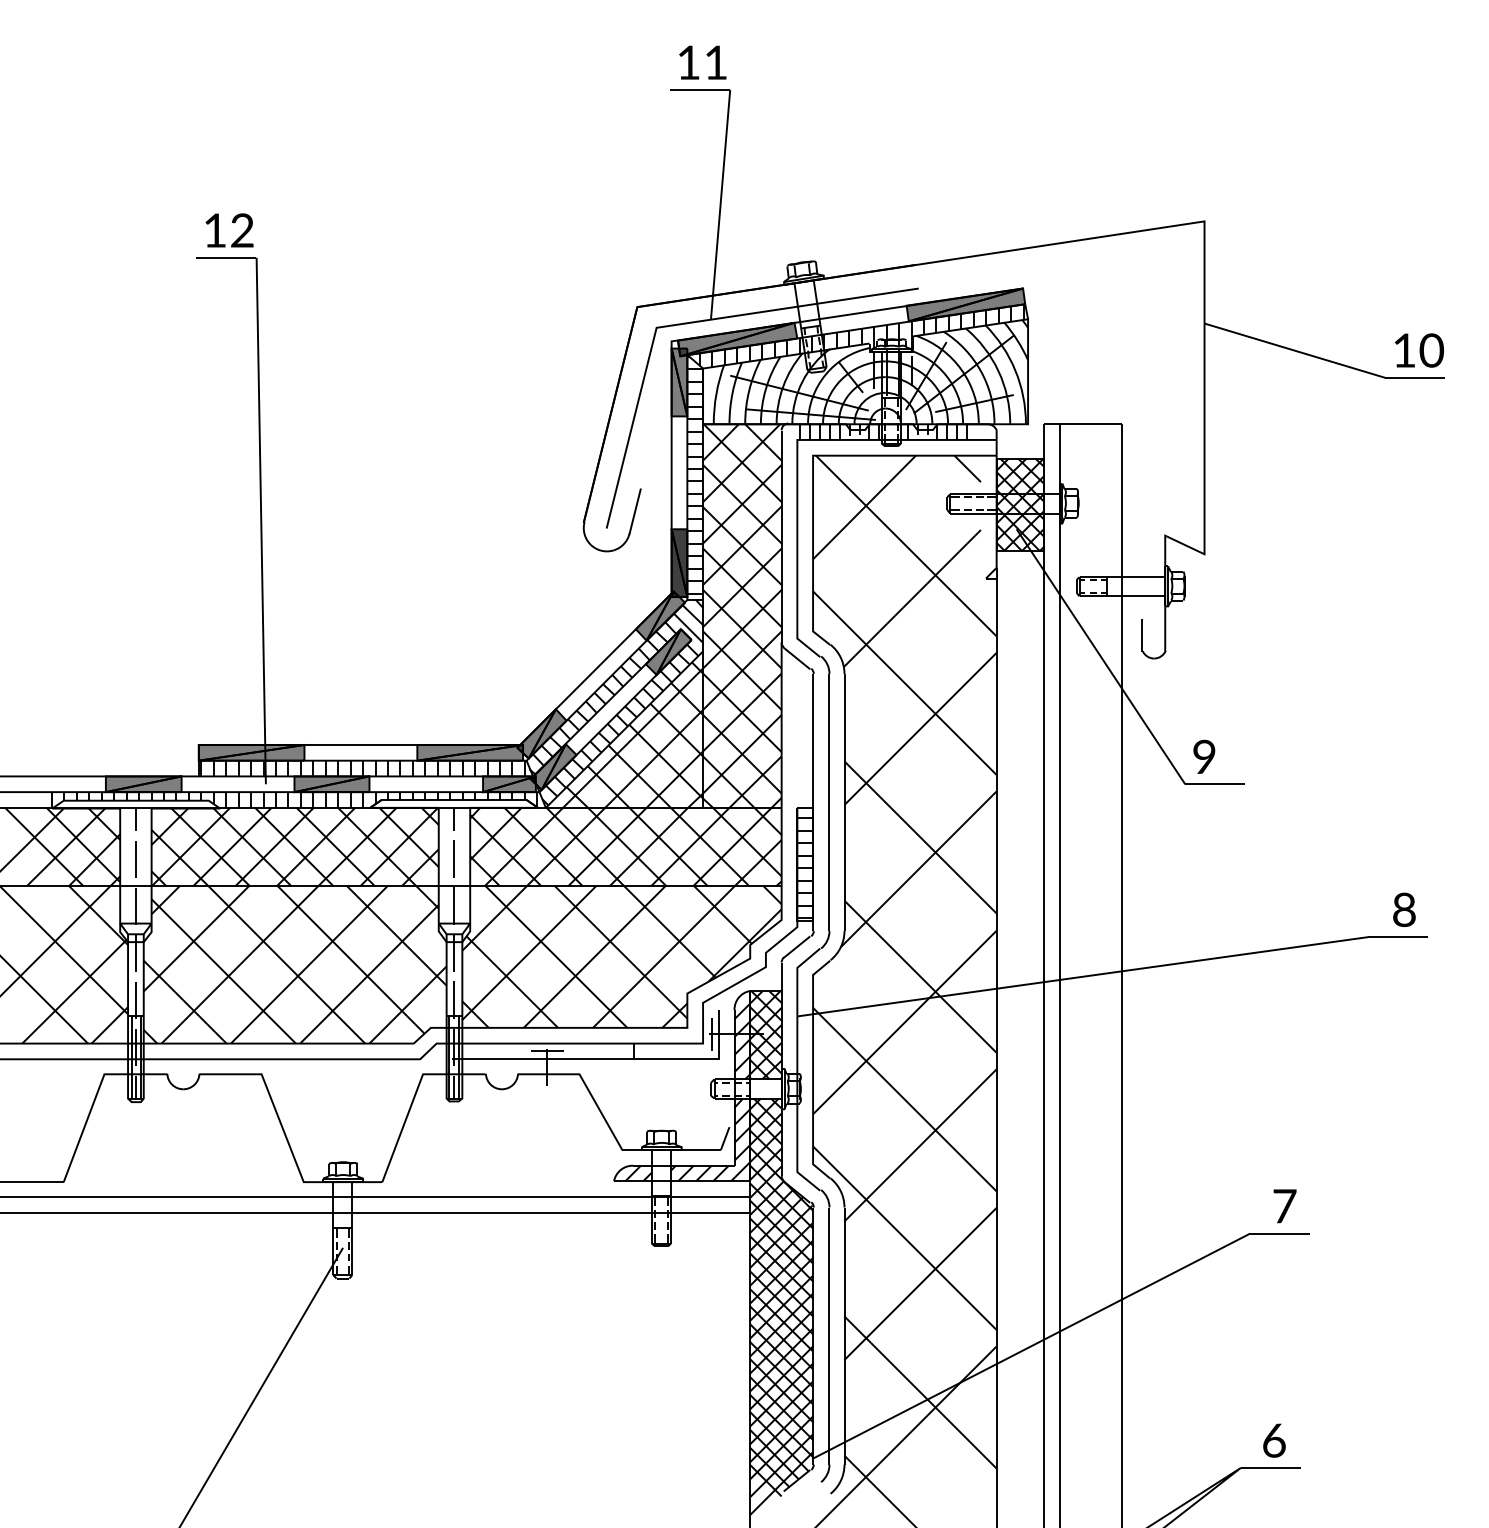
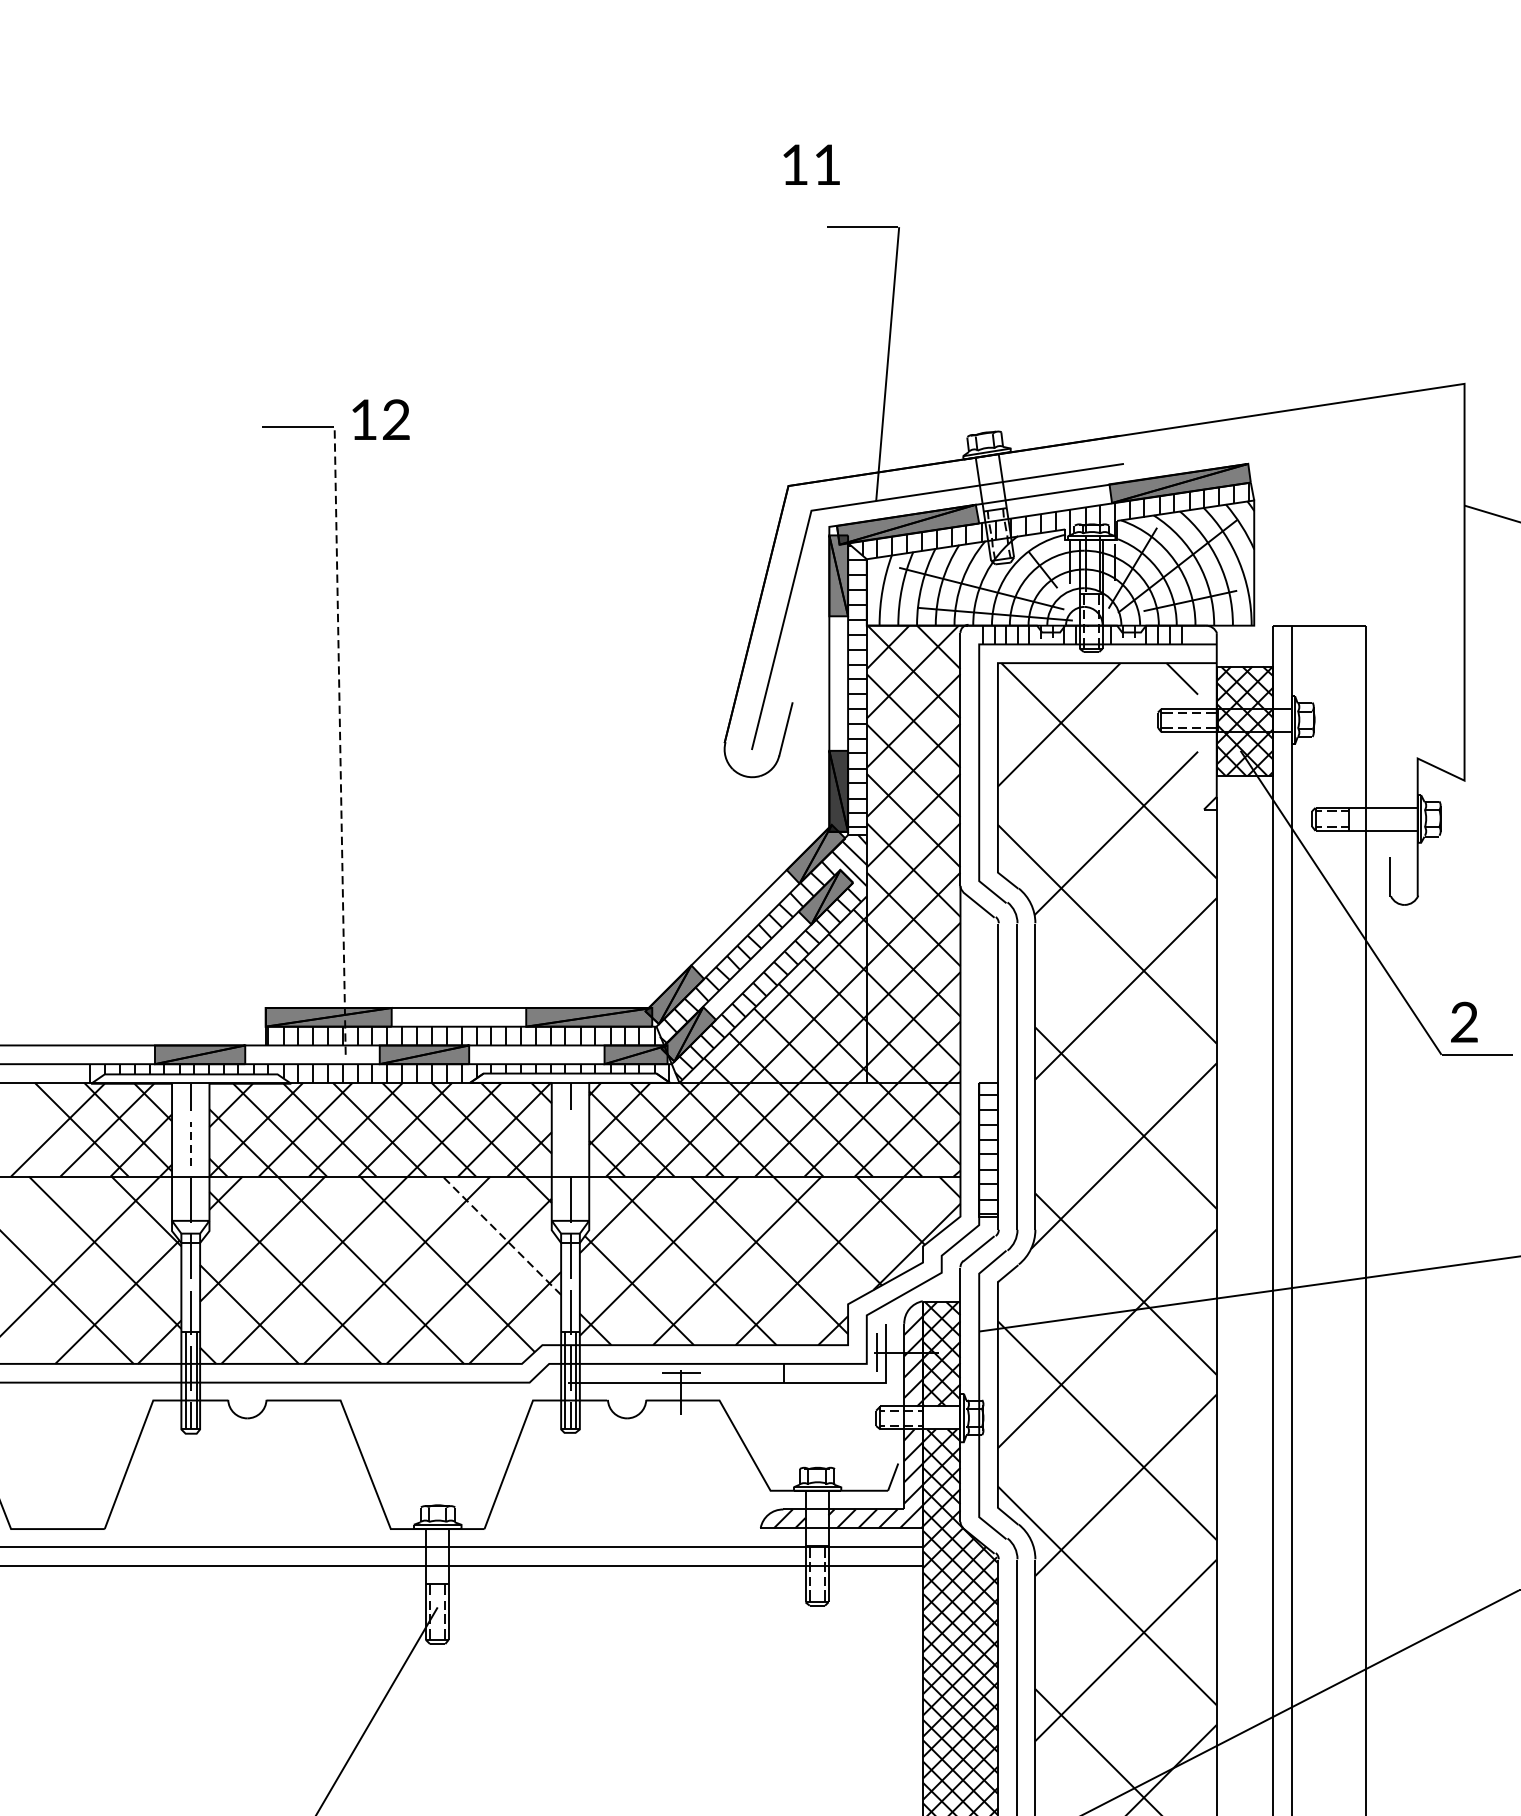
text: (702, 62) -> (811, 164), moved
text: (229, 230) -> (380, 419), moved
line: (261, 520) -> (340, 740), solid -> dashed
text: (1204, 756) -> (1464, 1021), 9 -> 2
line: (453, 858) -> (569, 1143), removed
line: (135, 859) -> (190, 1144), solid -> dashed
line: (396, 935) -> (501, 1235), solid -> dashed

